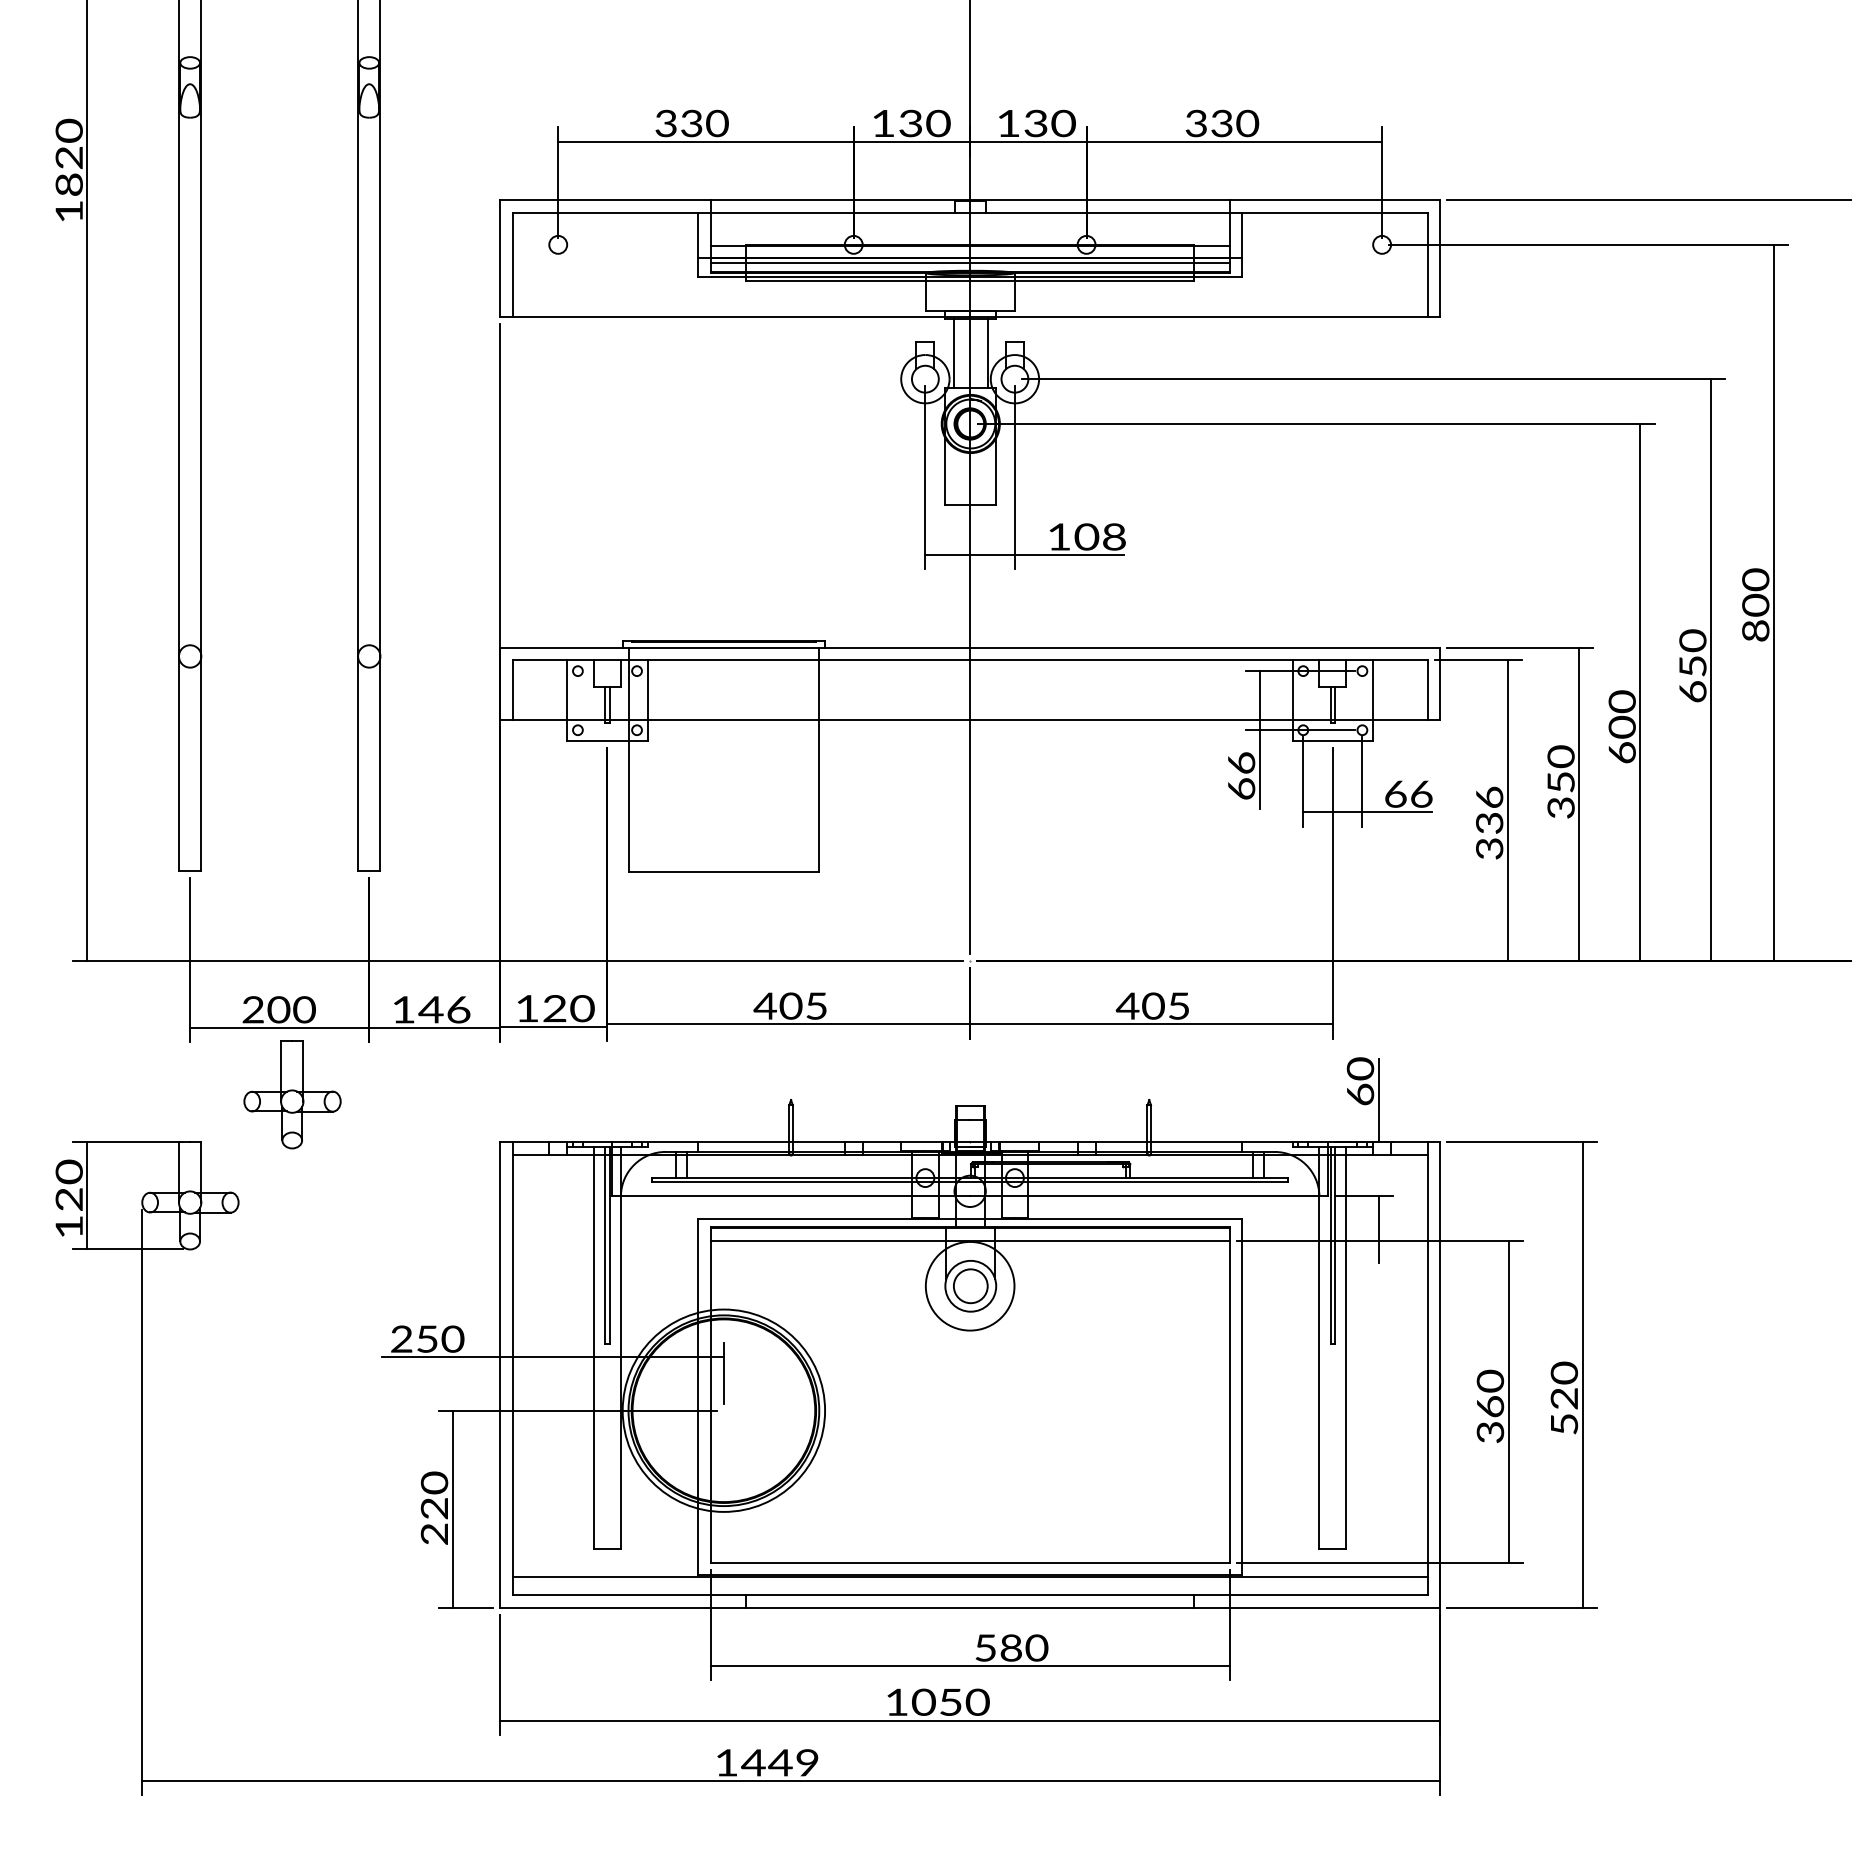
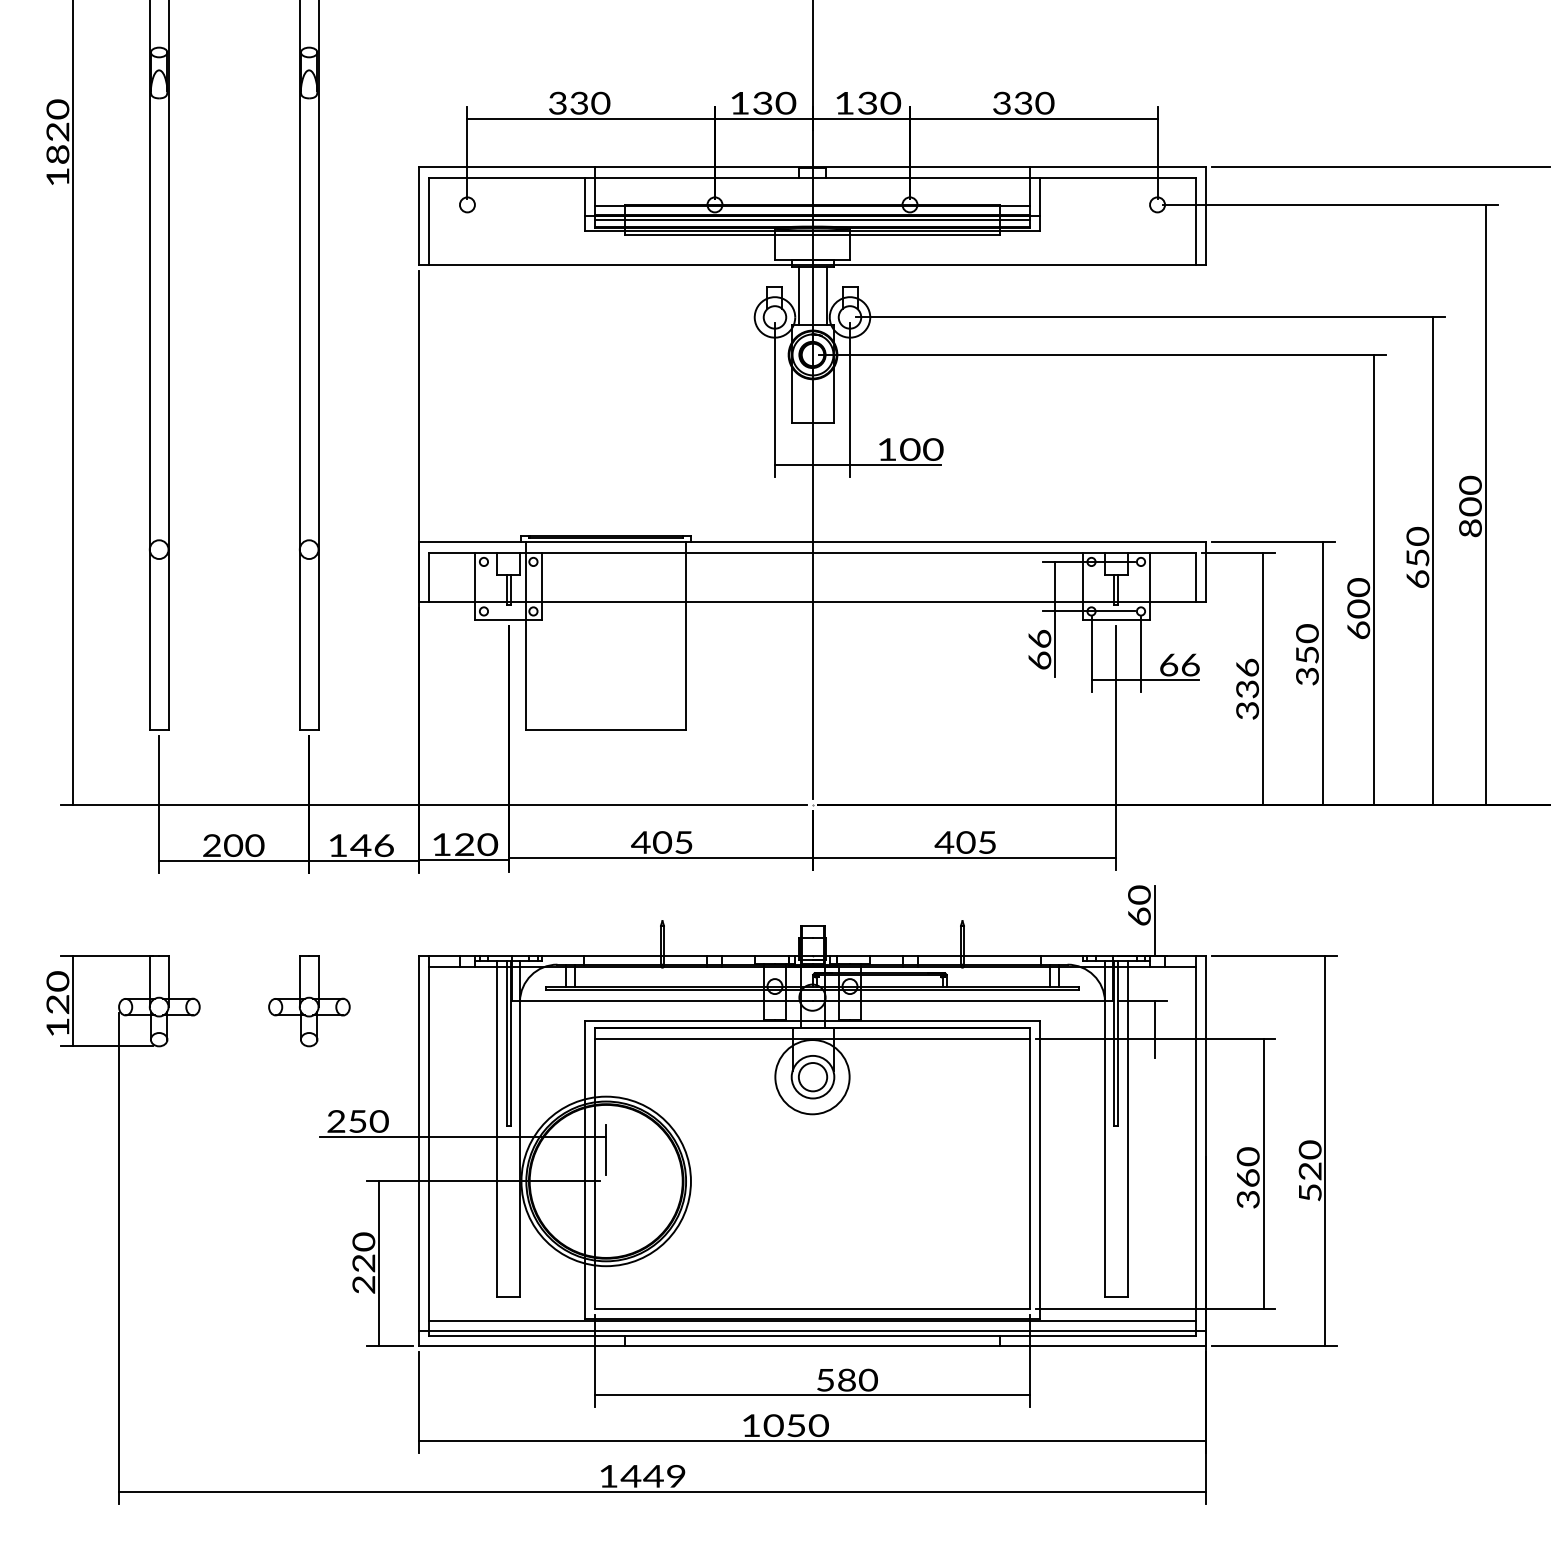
text: (1114, 536) -> (933, 449), 108 -> 100
part: (292, 1094) -> (309, 1001), moved
line: (970, 1589) -> (812, 1331), added

